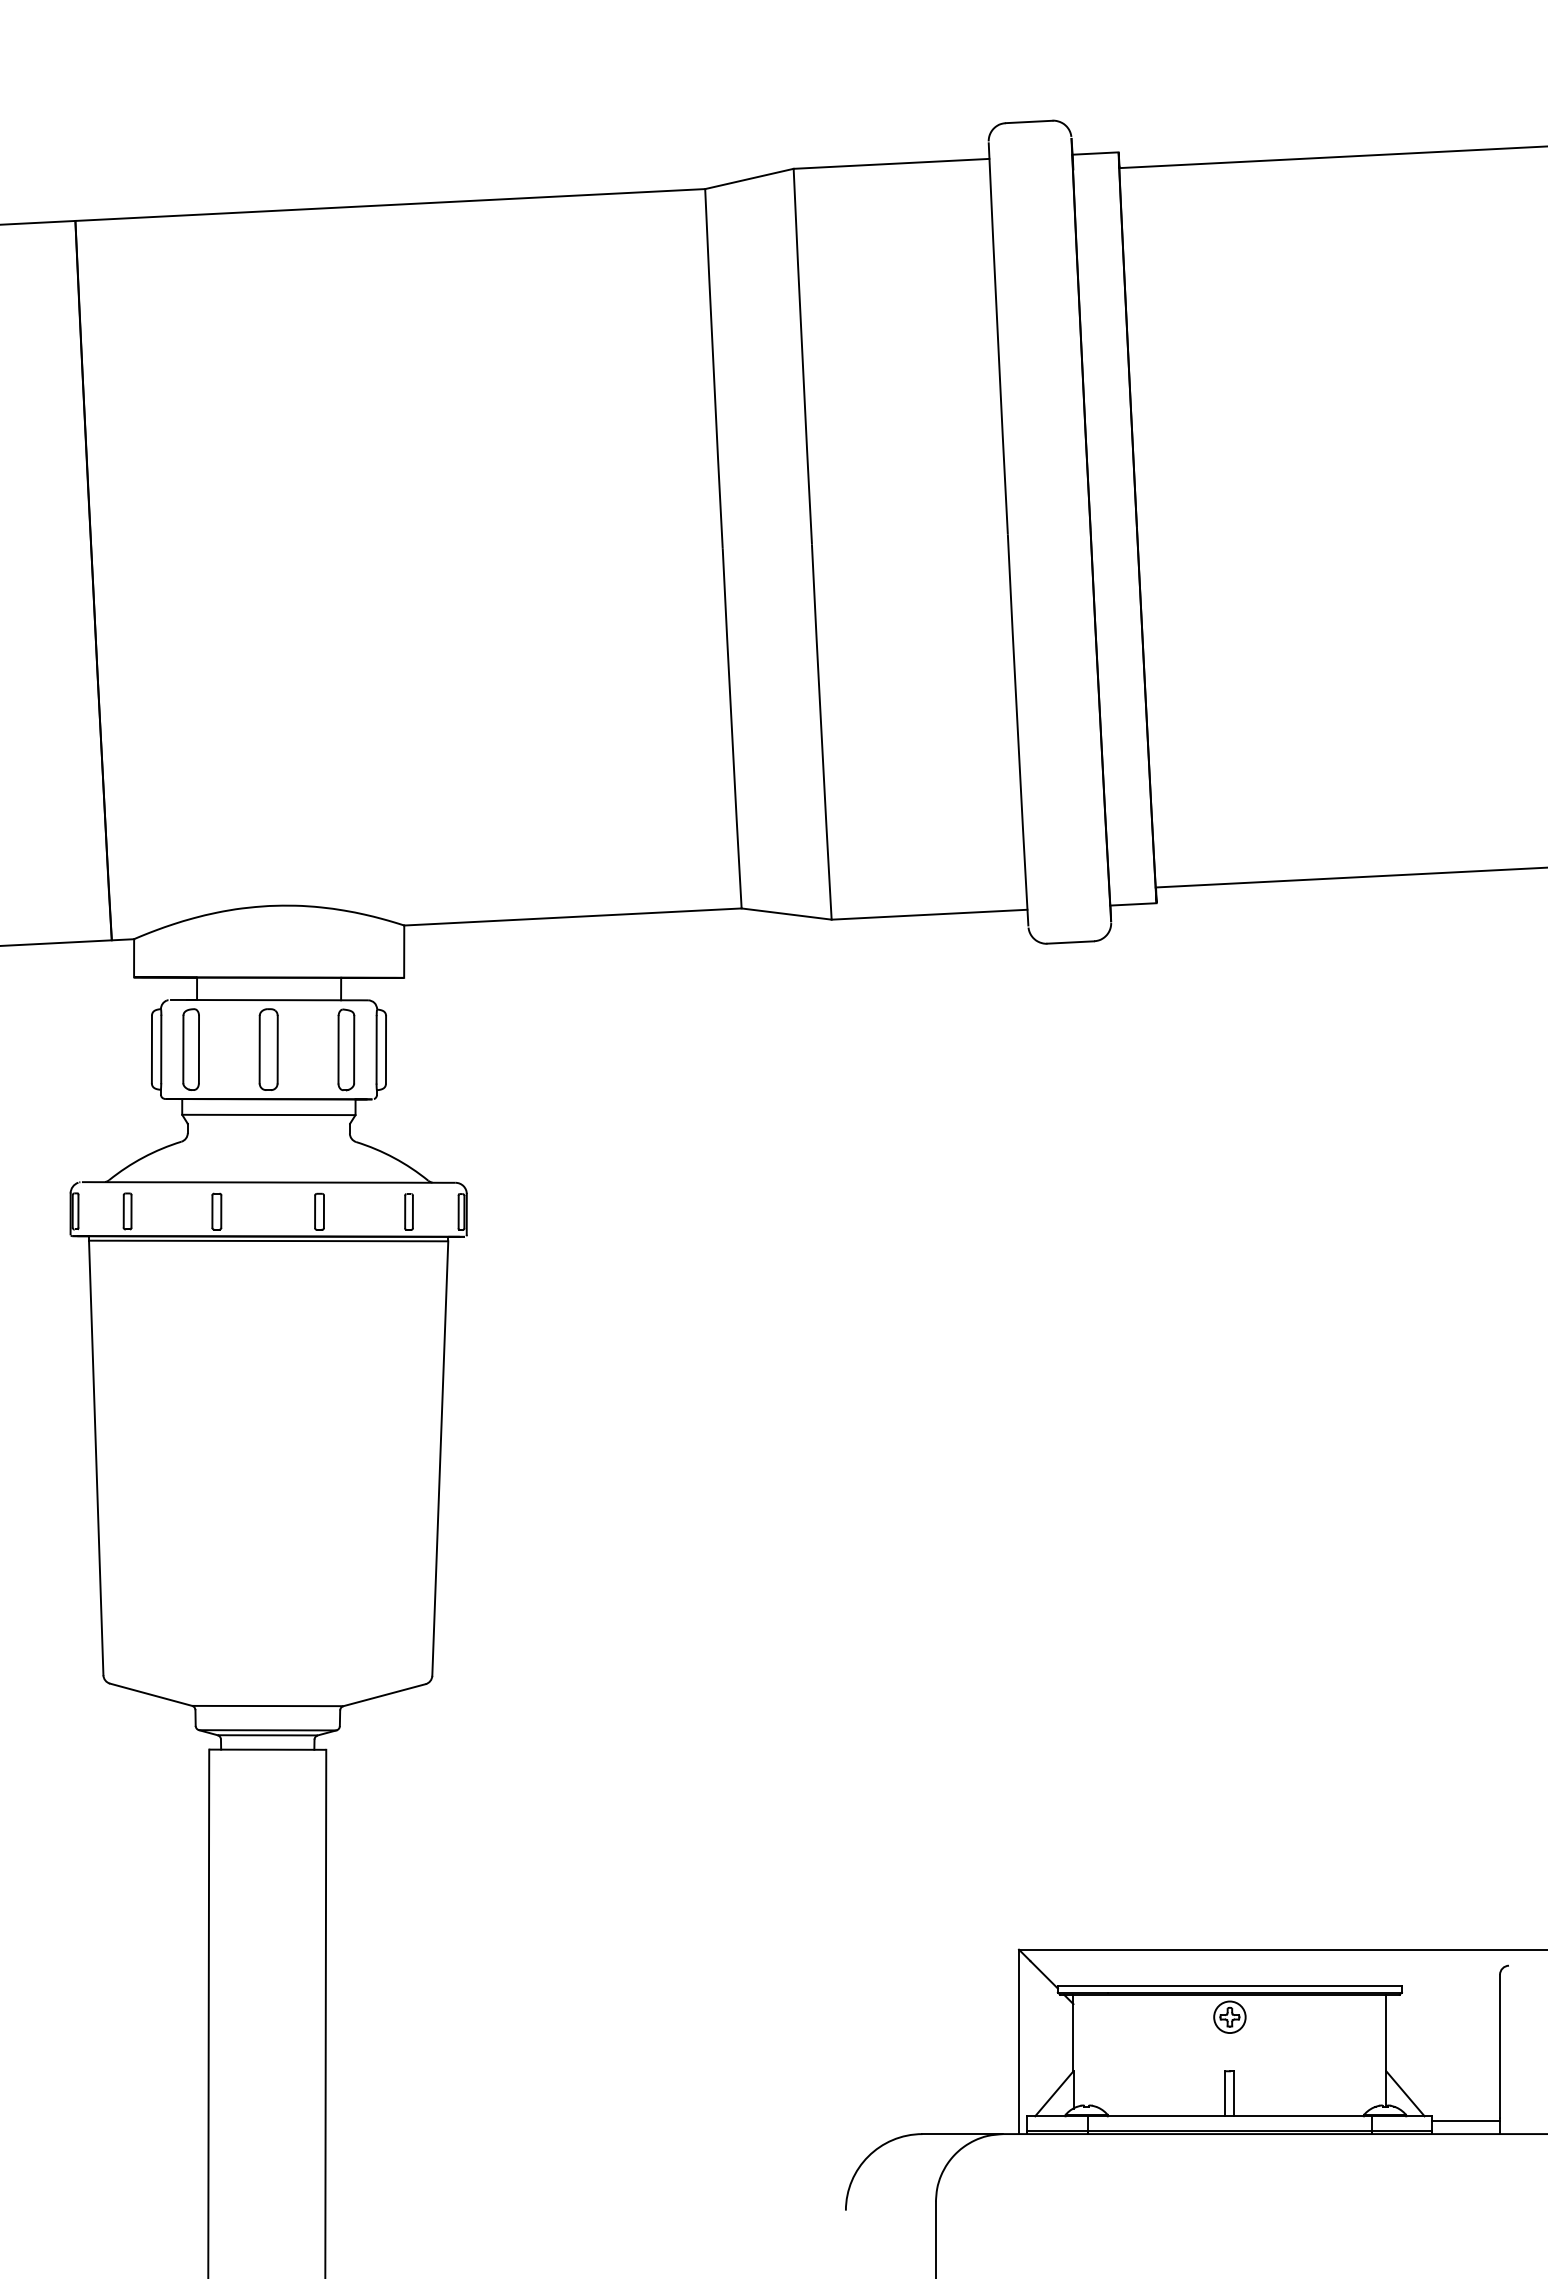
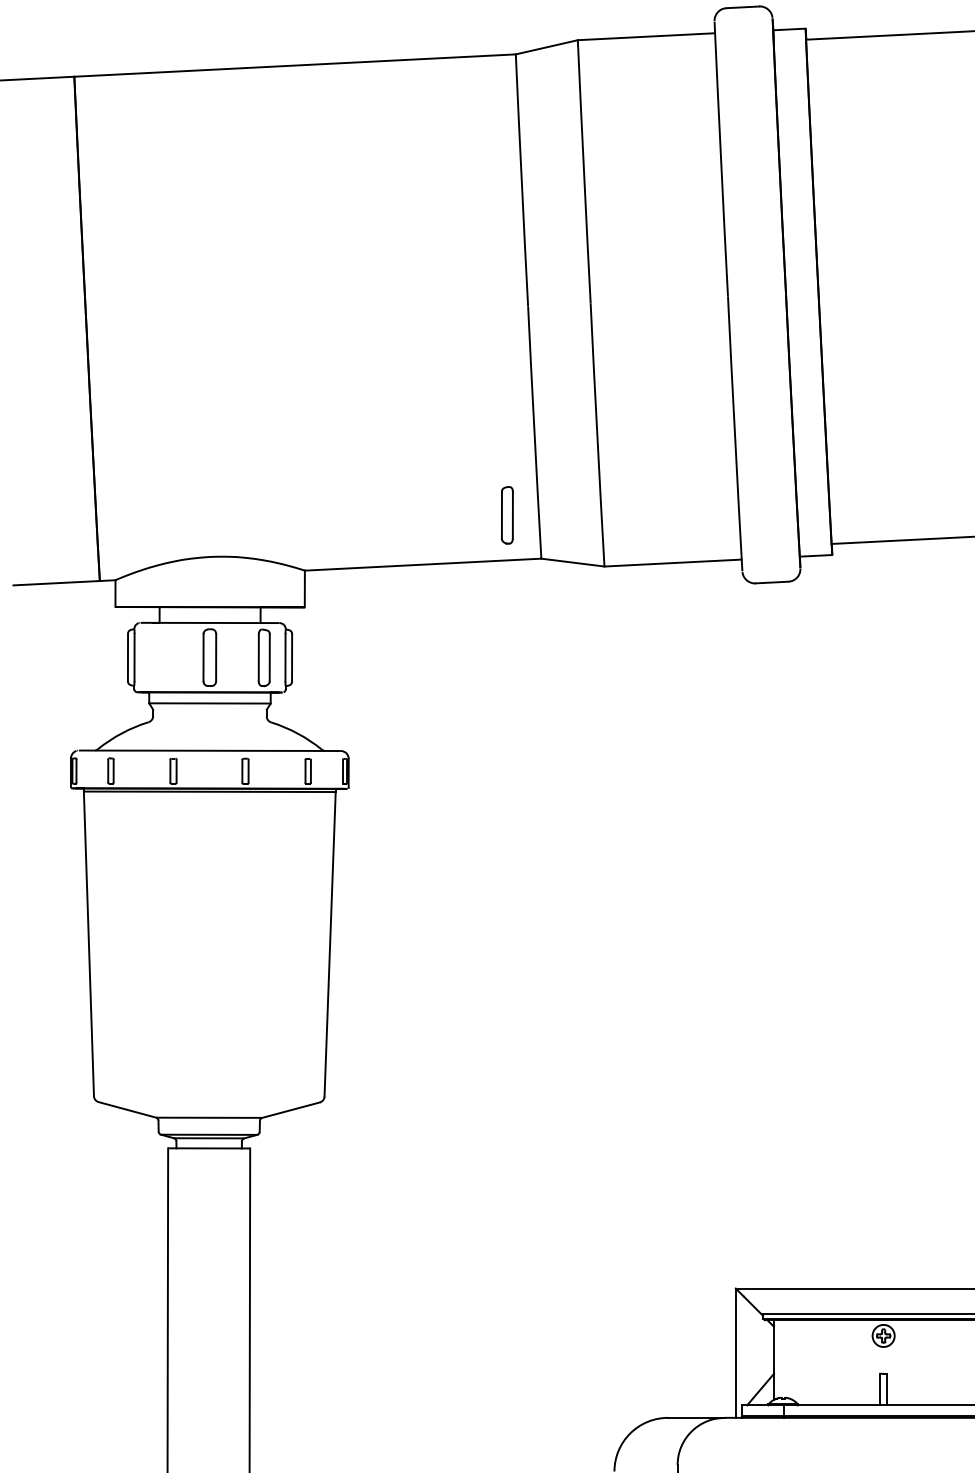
part: (190, 1049) -> (506, 515), moved

